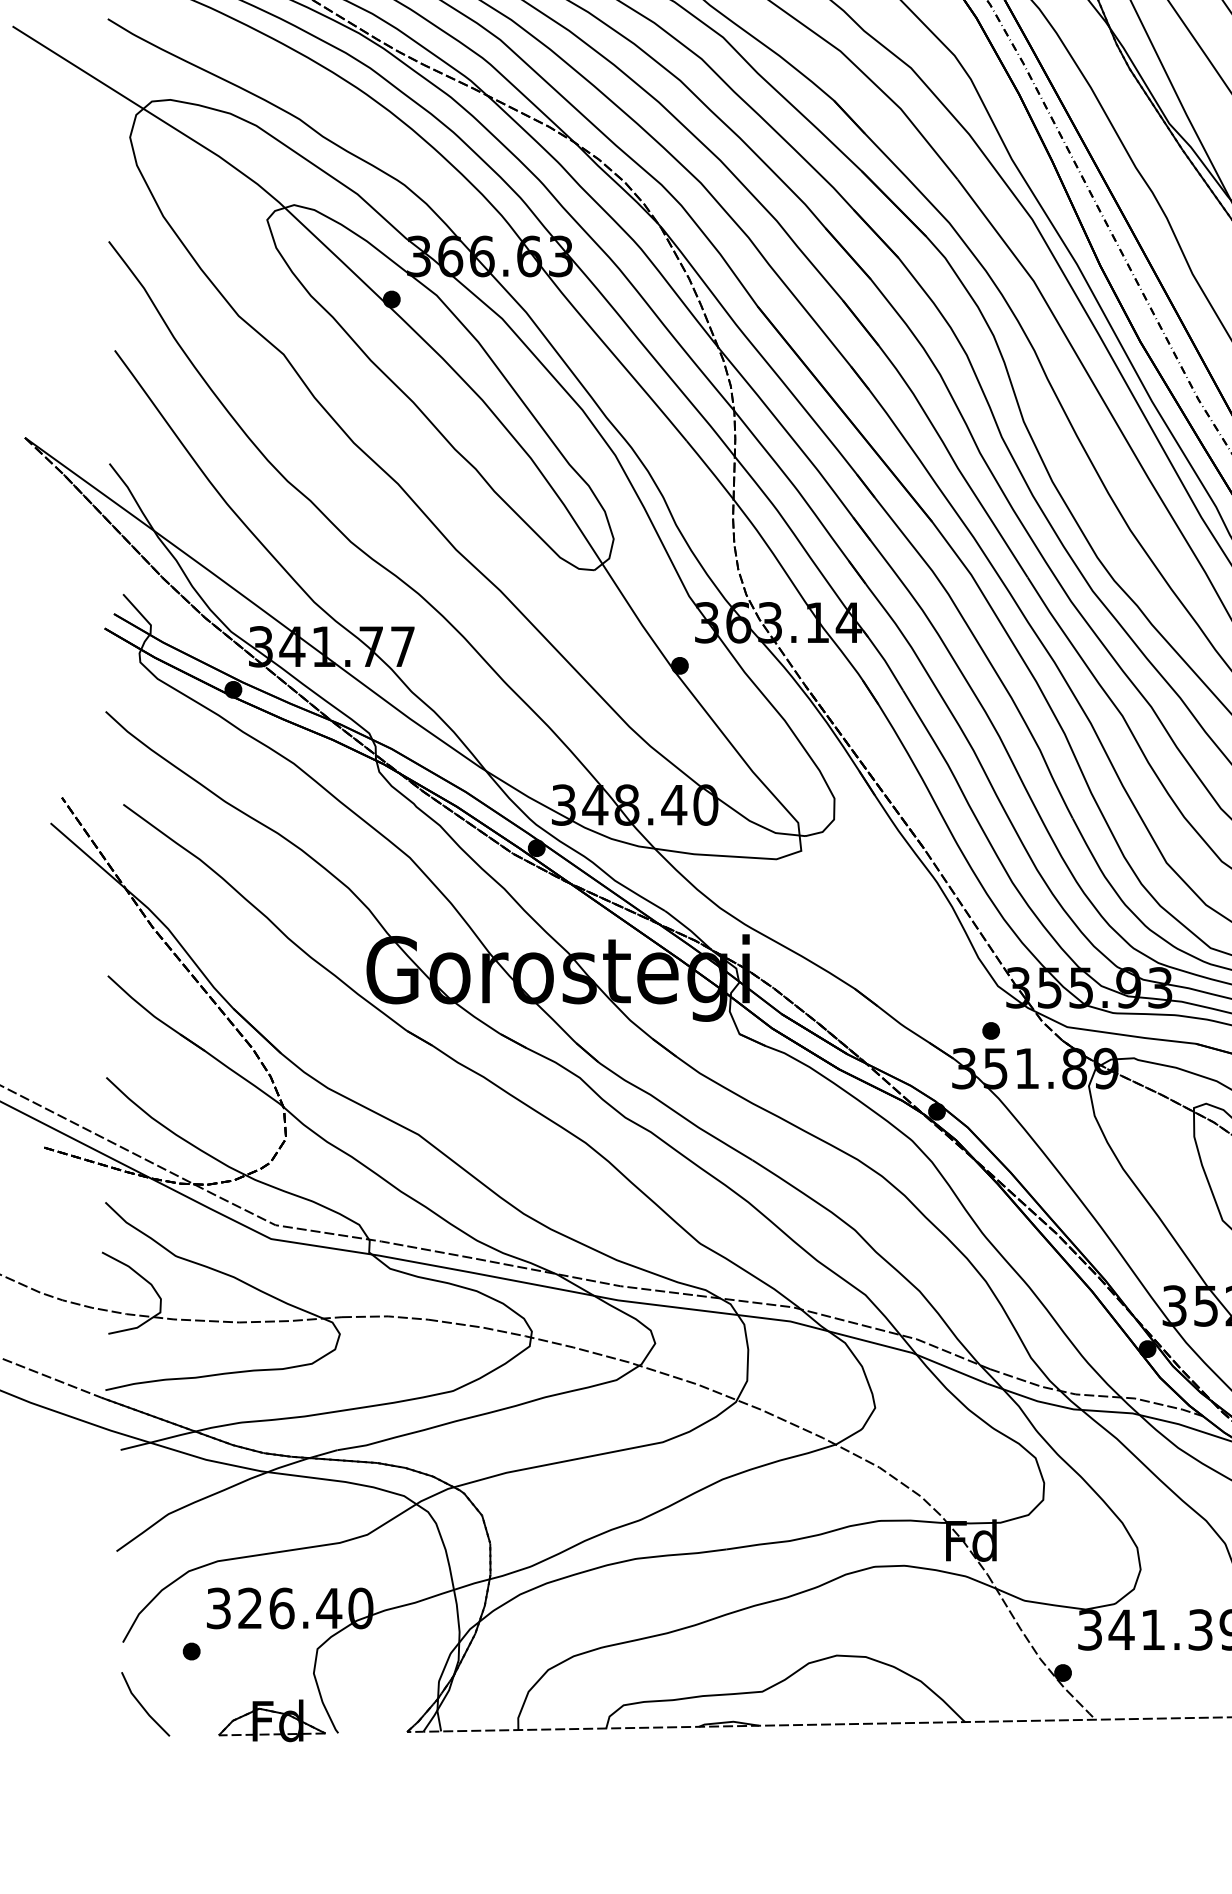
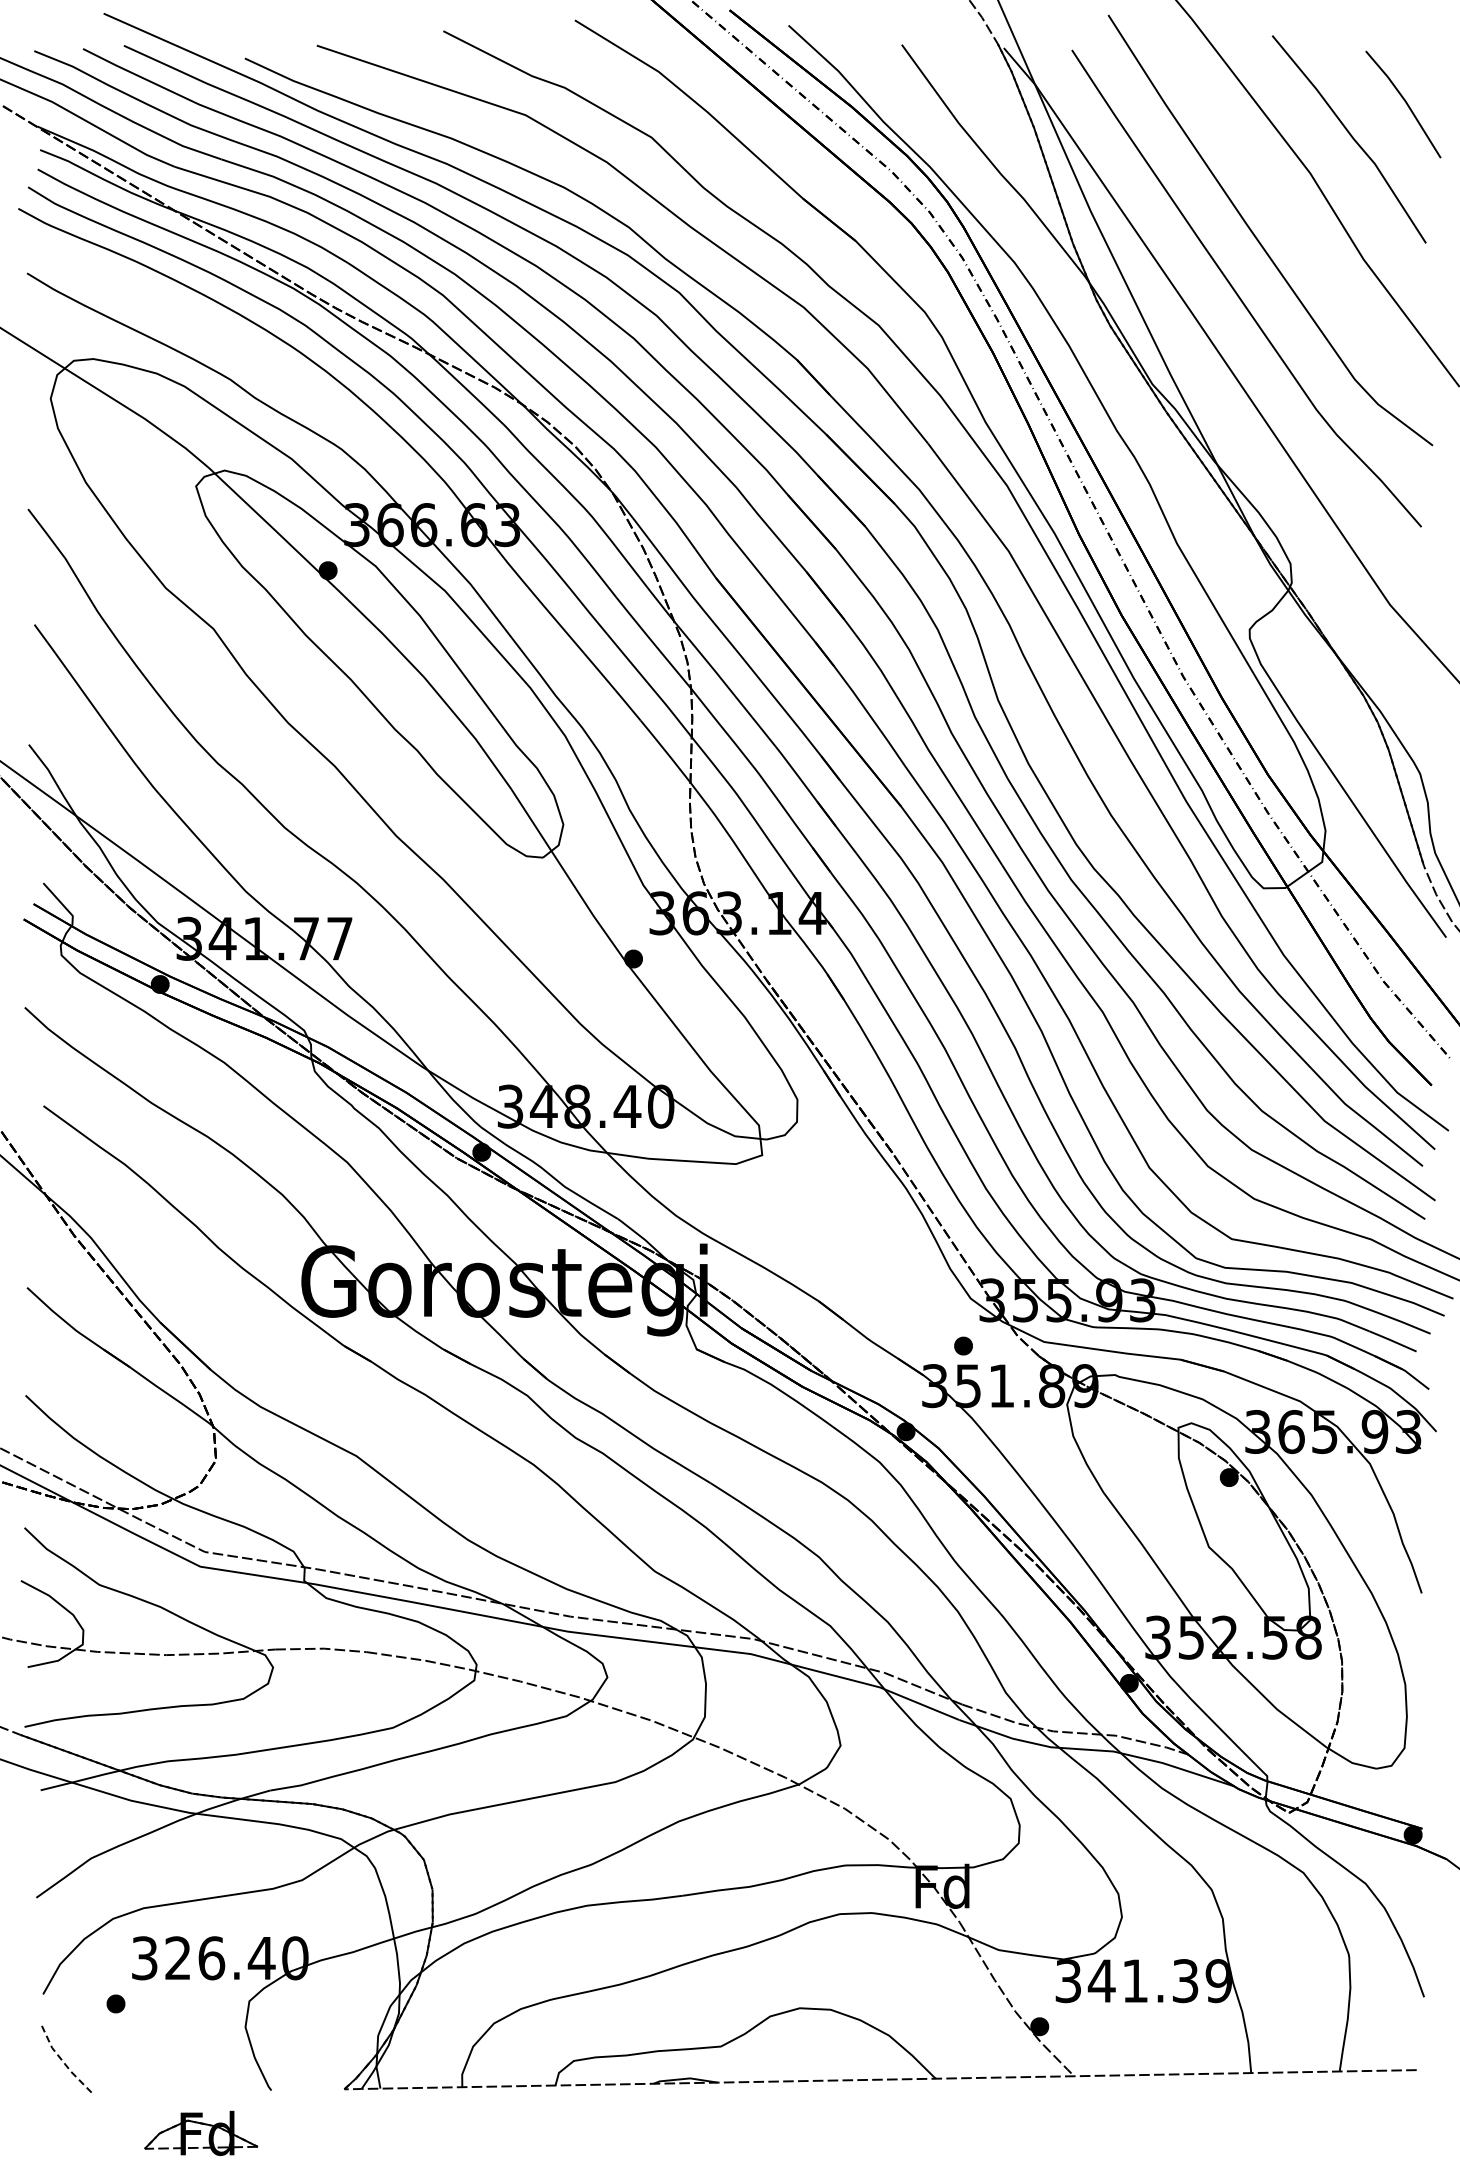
line: (142, 1706) -> (63, 2062), solid -> dashed
part: (272, 1719) -> (201, 2132), moved

